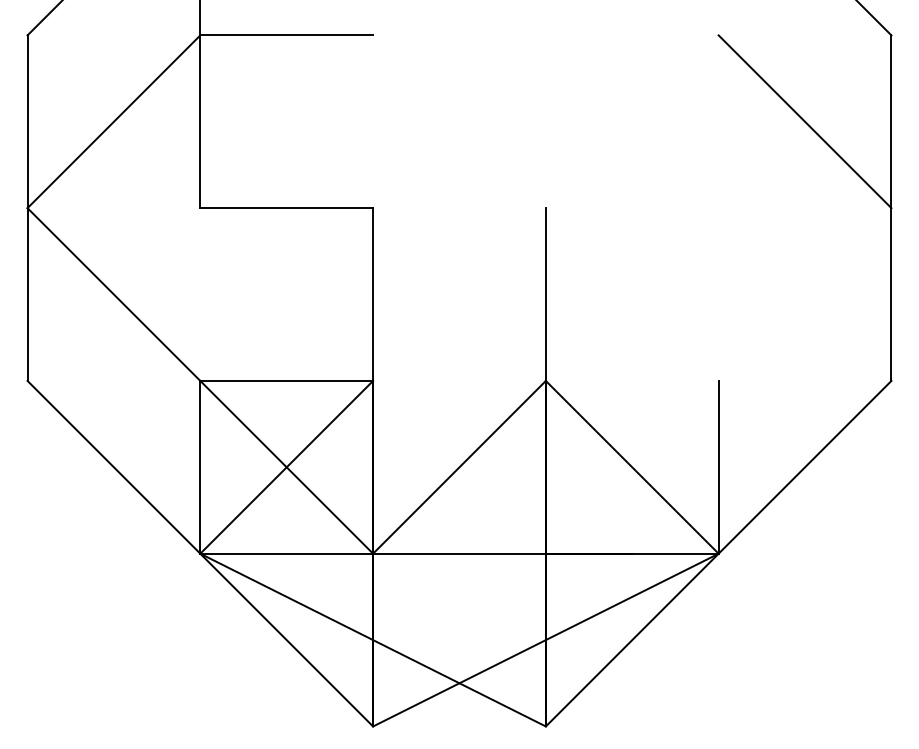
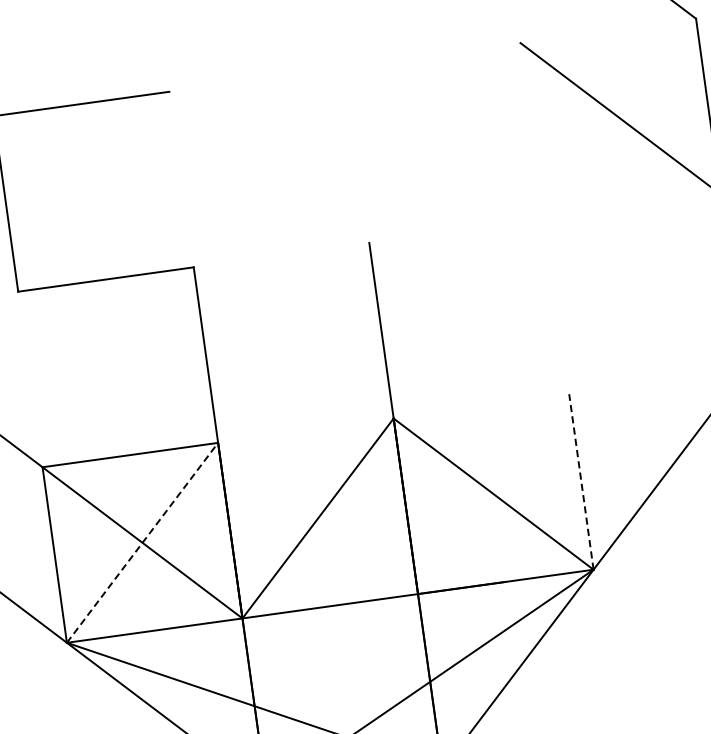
line: (287, 466) -> (143, 541), solid -> dashed
line: (718, 466) -> (581, 481), solid -> dashed

